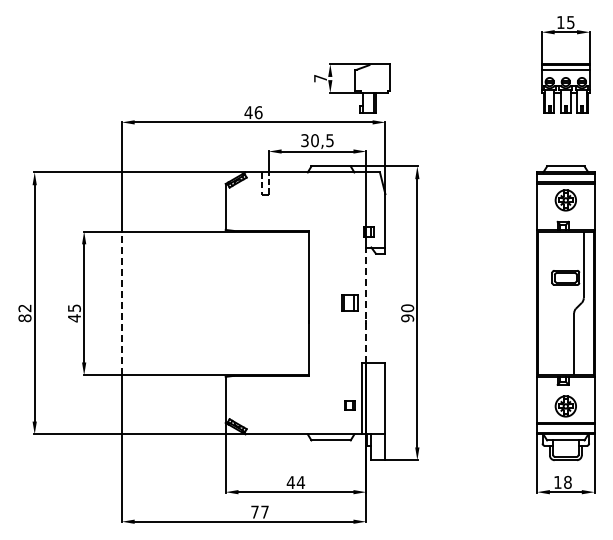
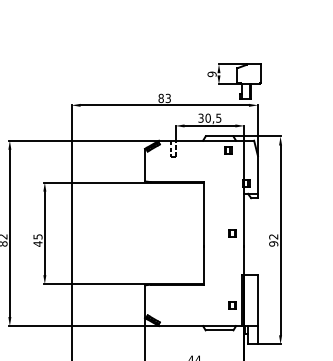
text: (320, 78) -> (212, 74), 7 -> 9
text: (253, 112) -> (164, 98), 46 -> 83
part: (342, 186) -> (227, 150), added
line: (121, 303) -> (71, 233), dashed -> solid
part: (349, 303) -> (232, 233), size x0.62
line: (366, 305) -> (244, 234), dashed -> solid
text: (407, 308) -> (273, 237), 90 -> 92

